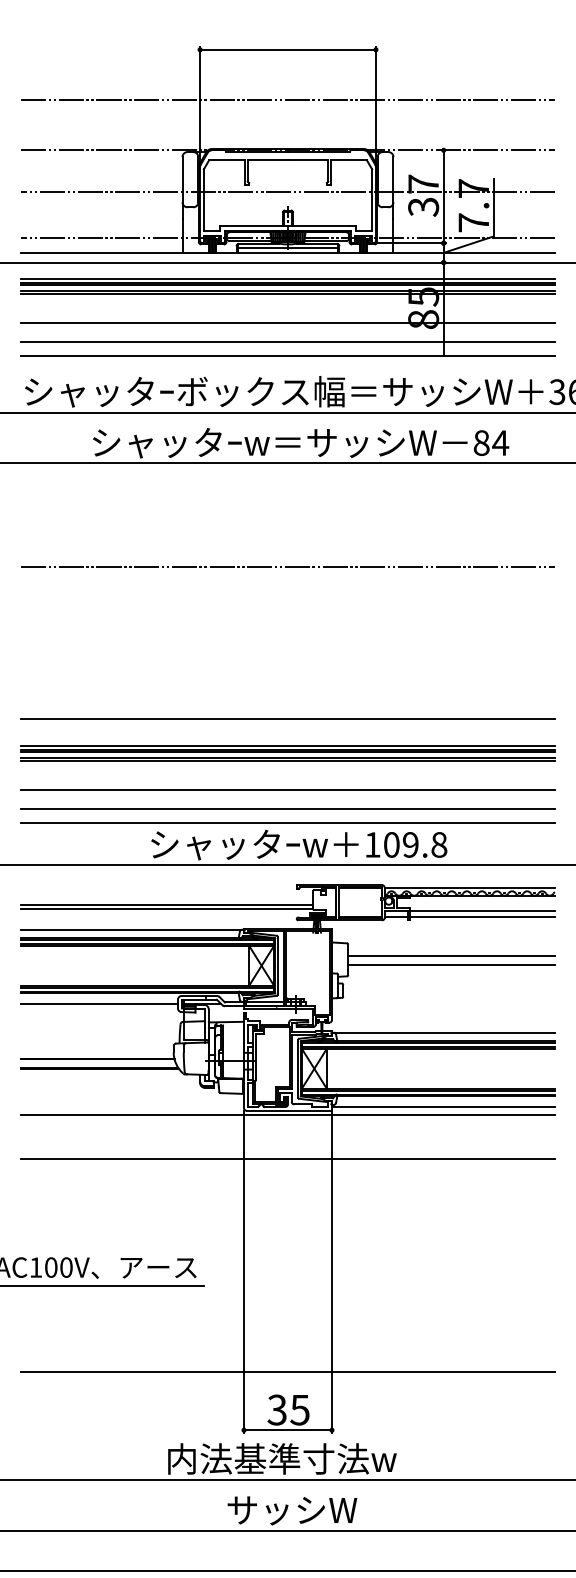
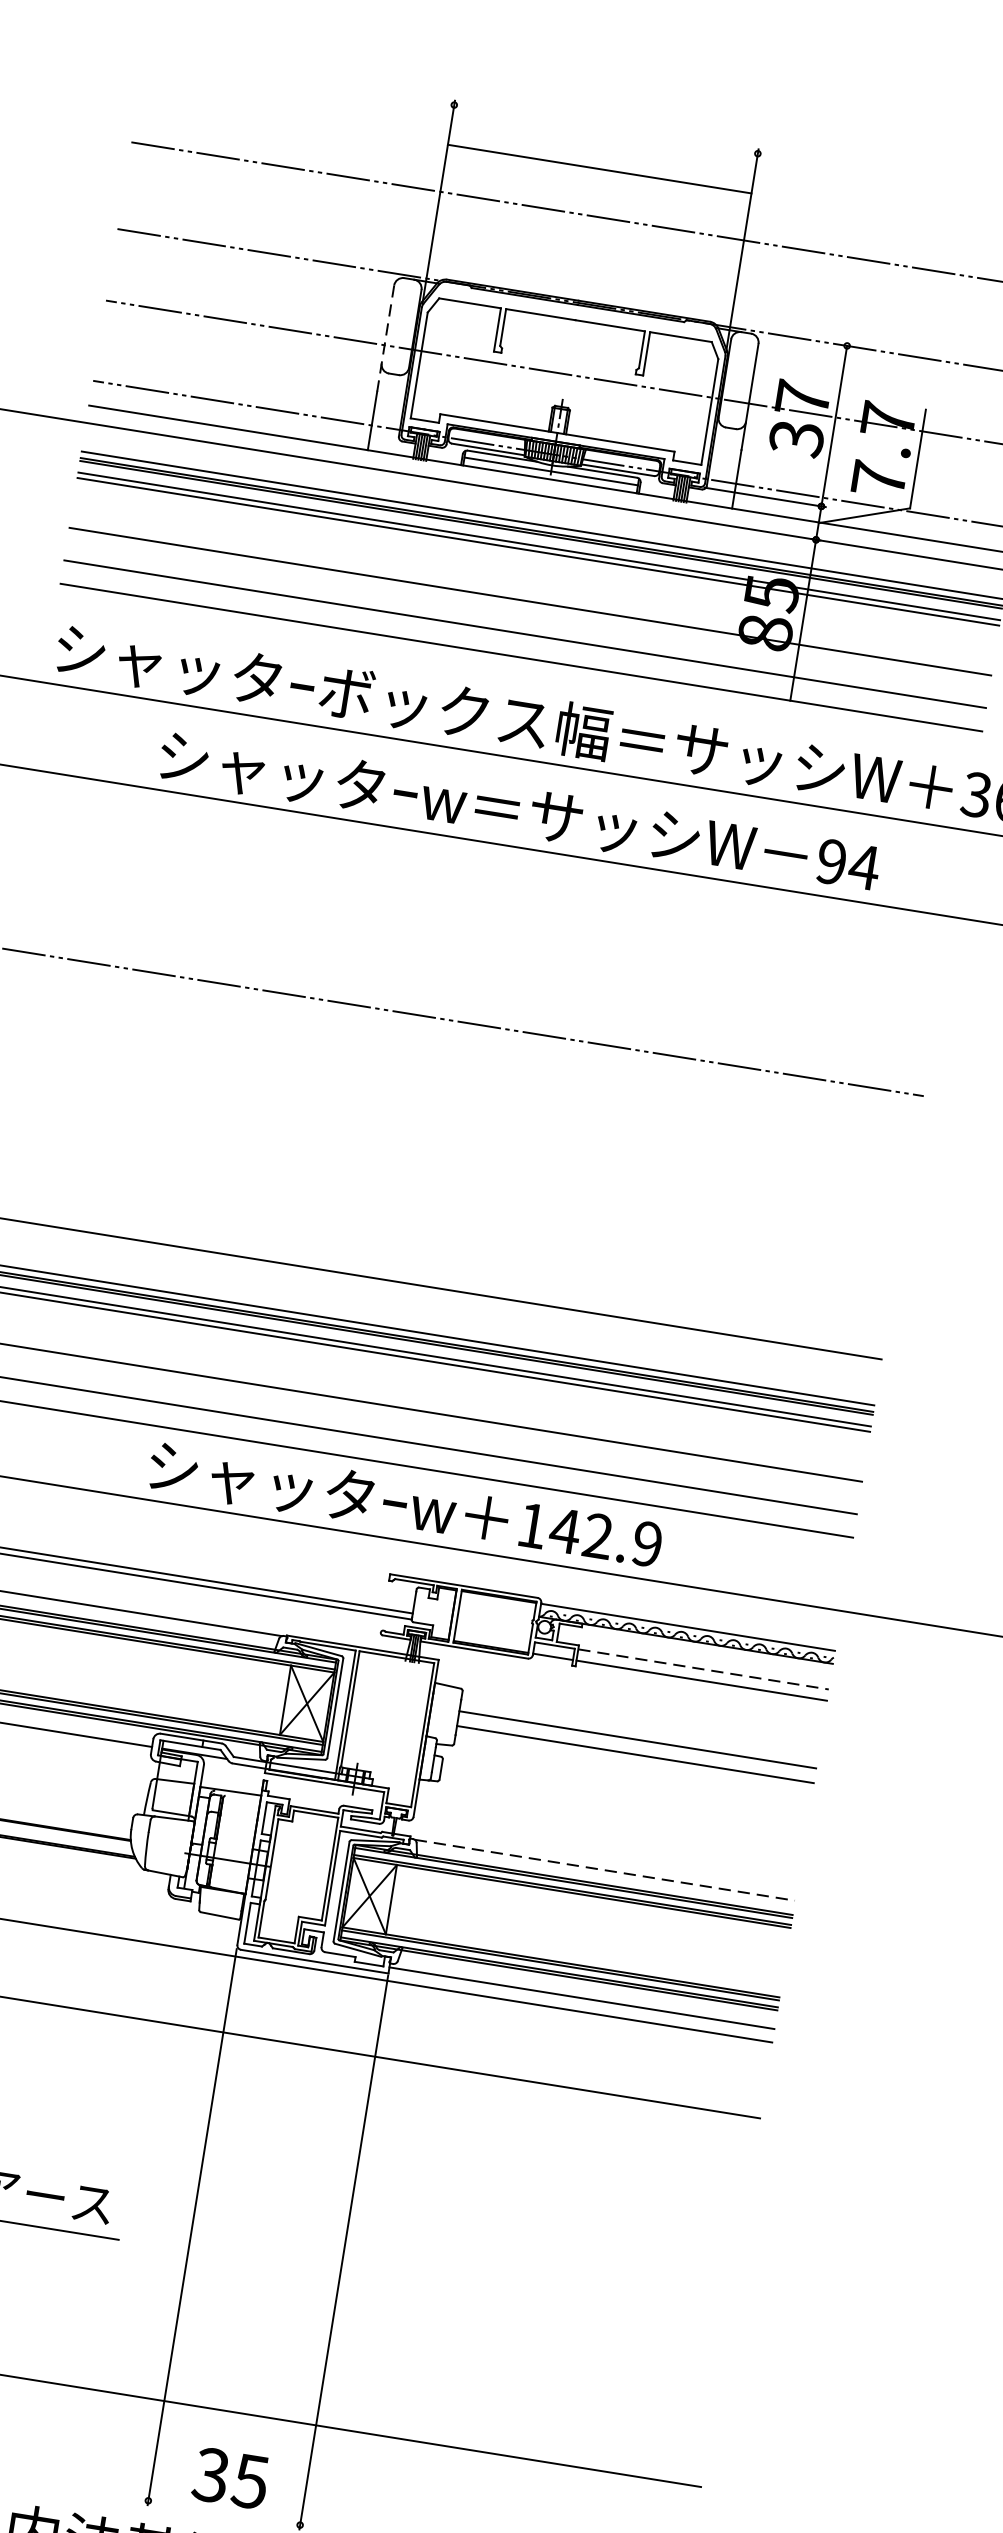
line: (287, 49) -> (598, 168), moved
line: (182, 187) -> (385, 337), solid -> dashed
text: (481, 442) -> (831, 860), 84 -> 94
text: (415, 844) -> (606, 1536), 109.8 -> 142.9
line: (482, 910) -> (703, 1669), solid -> dashed
line: (445, 1032) -> (606, 1869), solid -> dashed
line: (287, 1430) -> (223, 2513), removed

